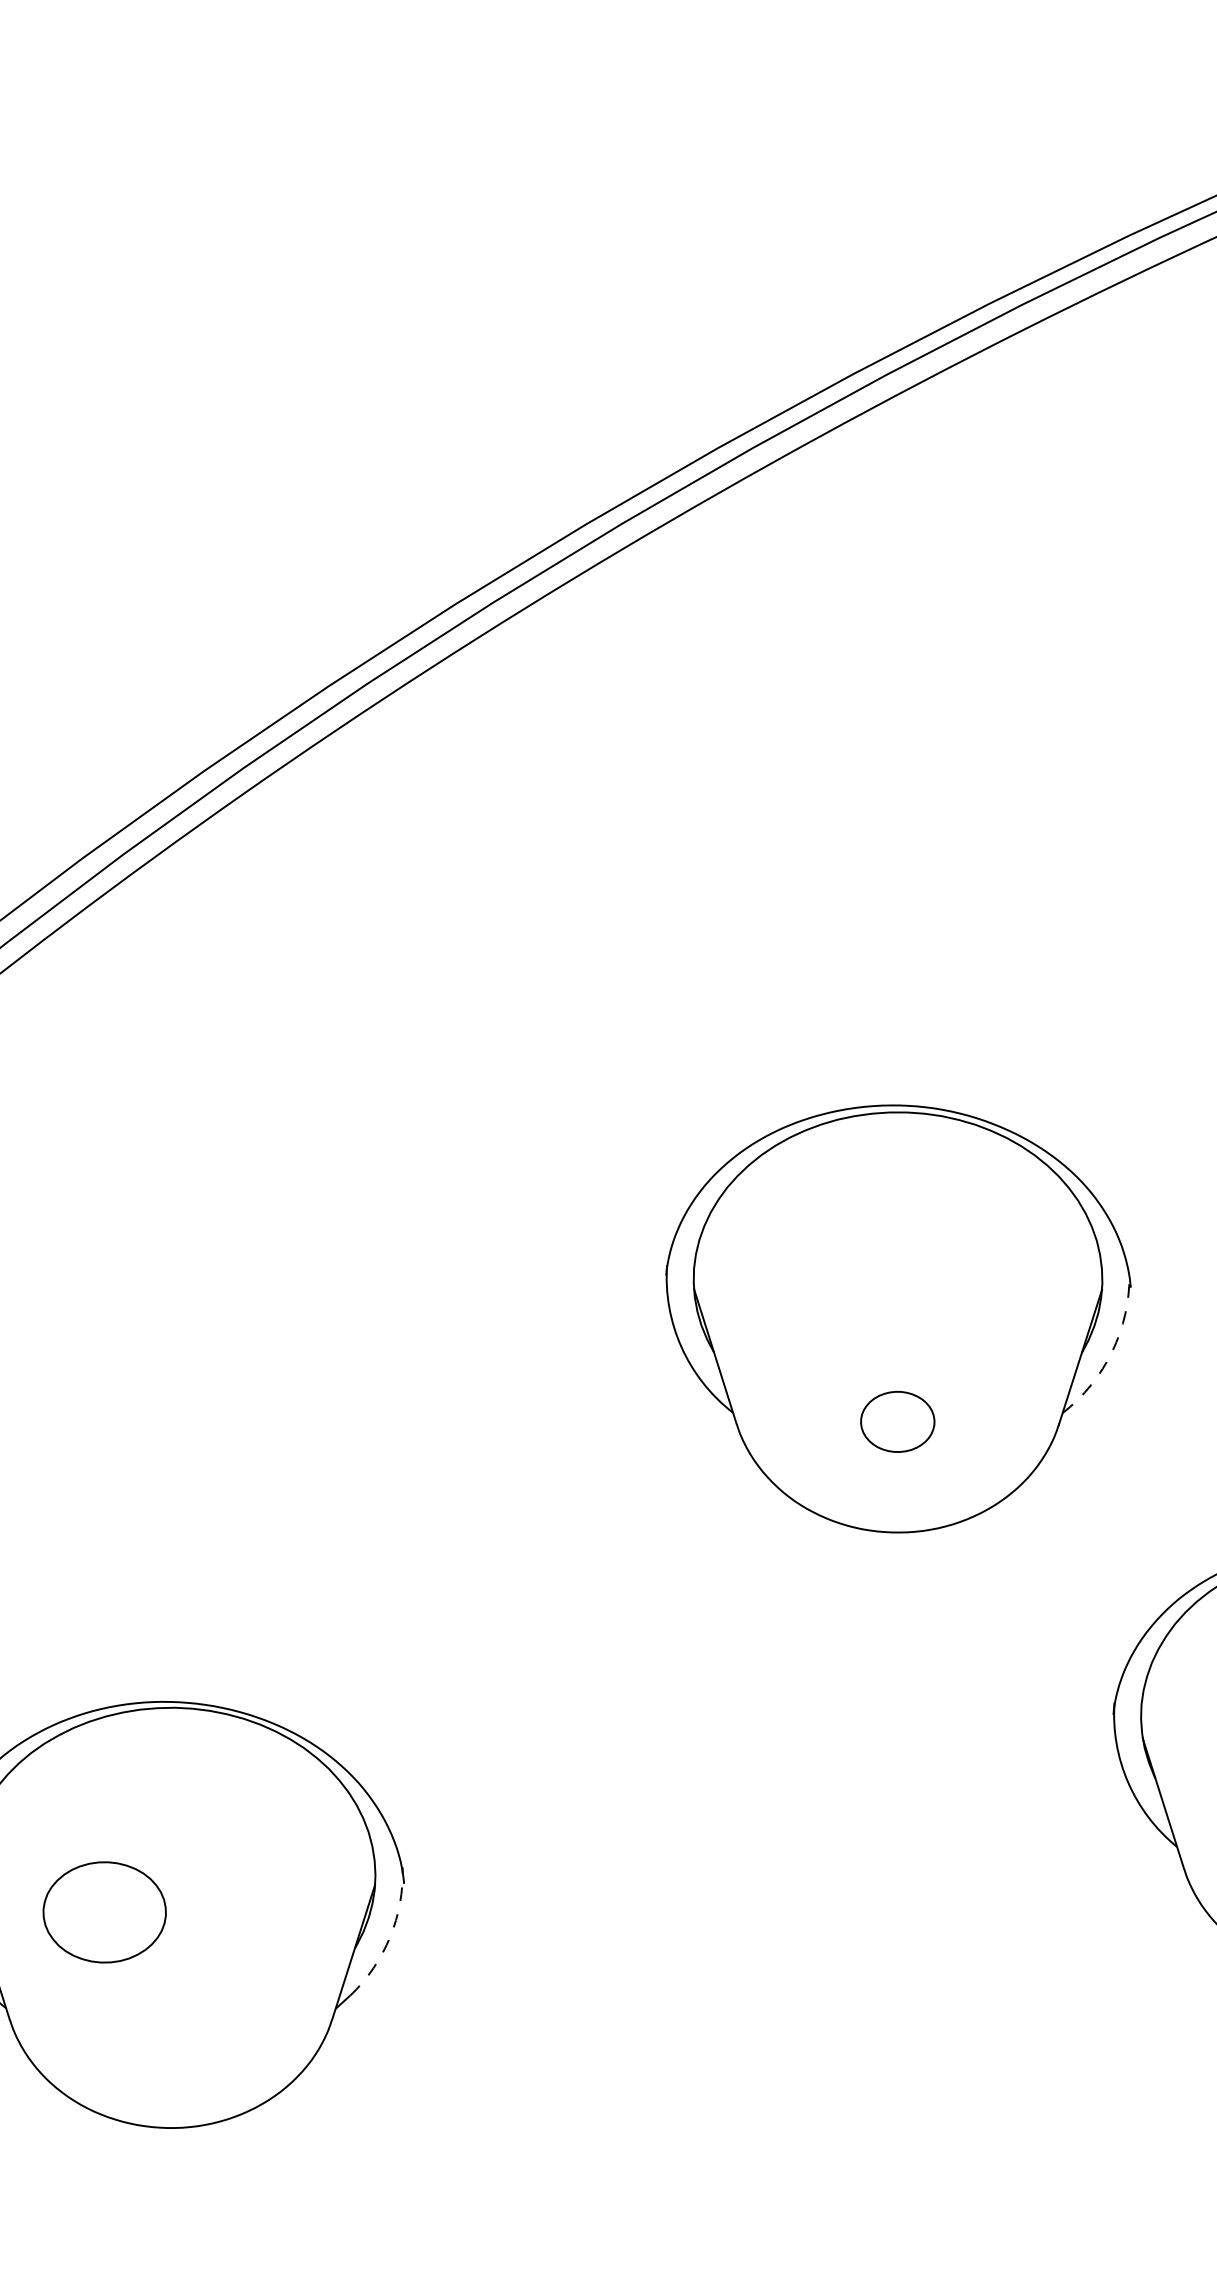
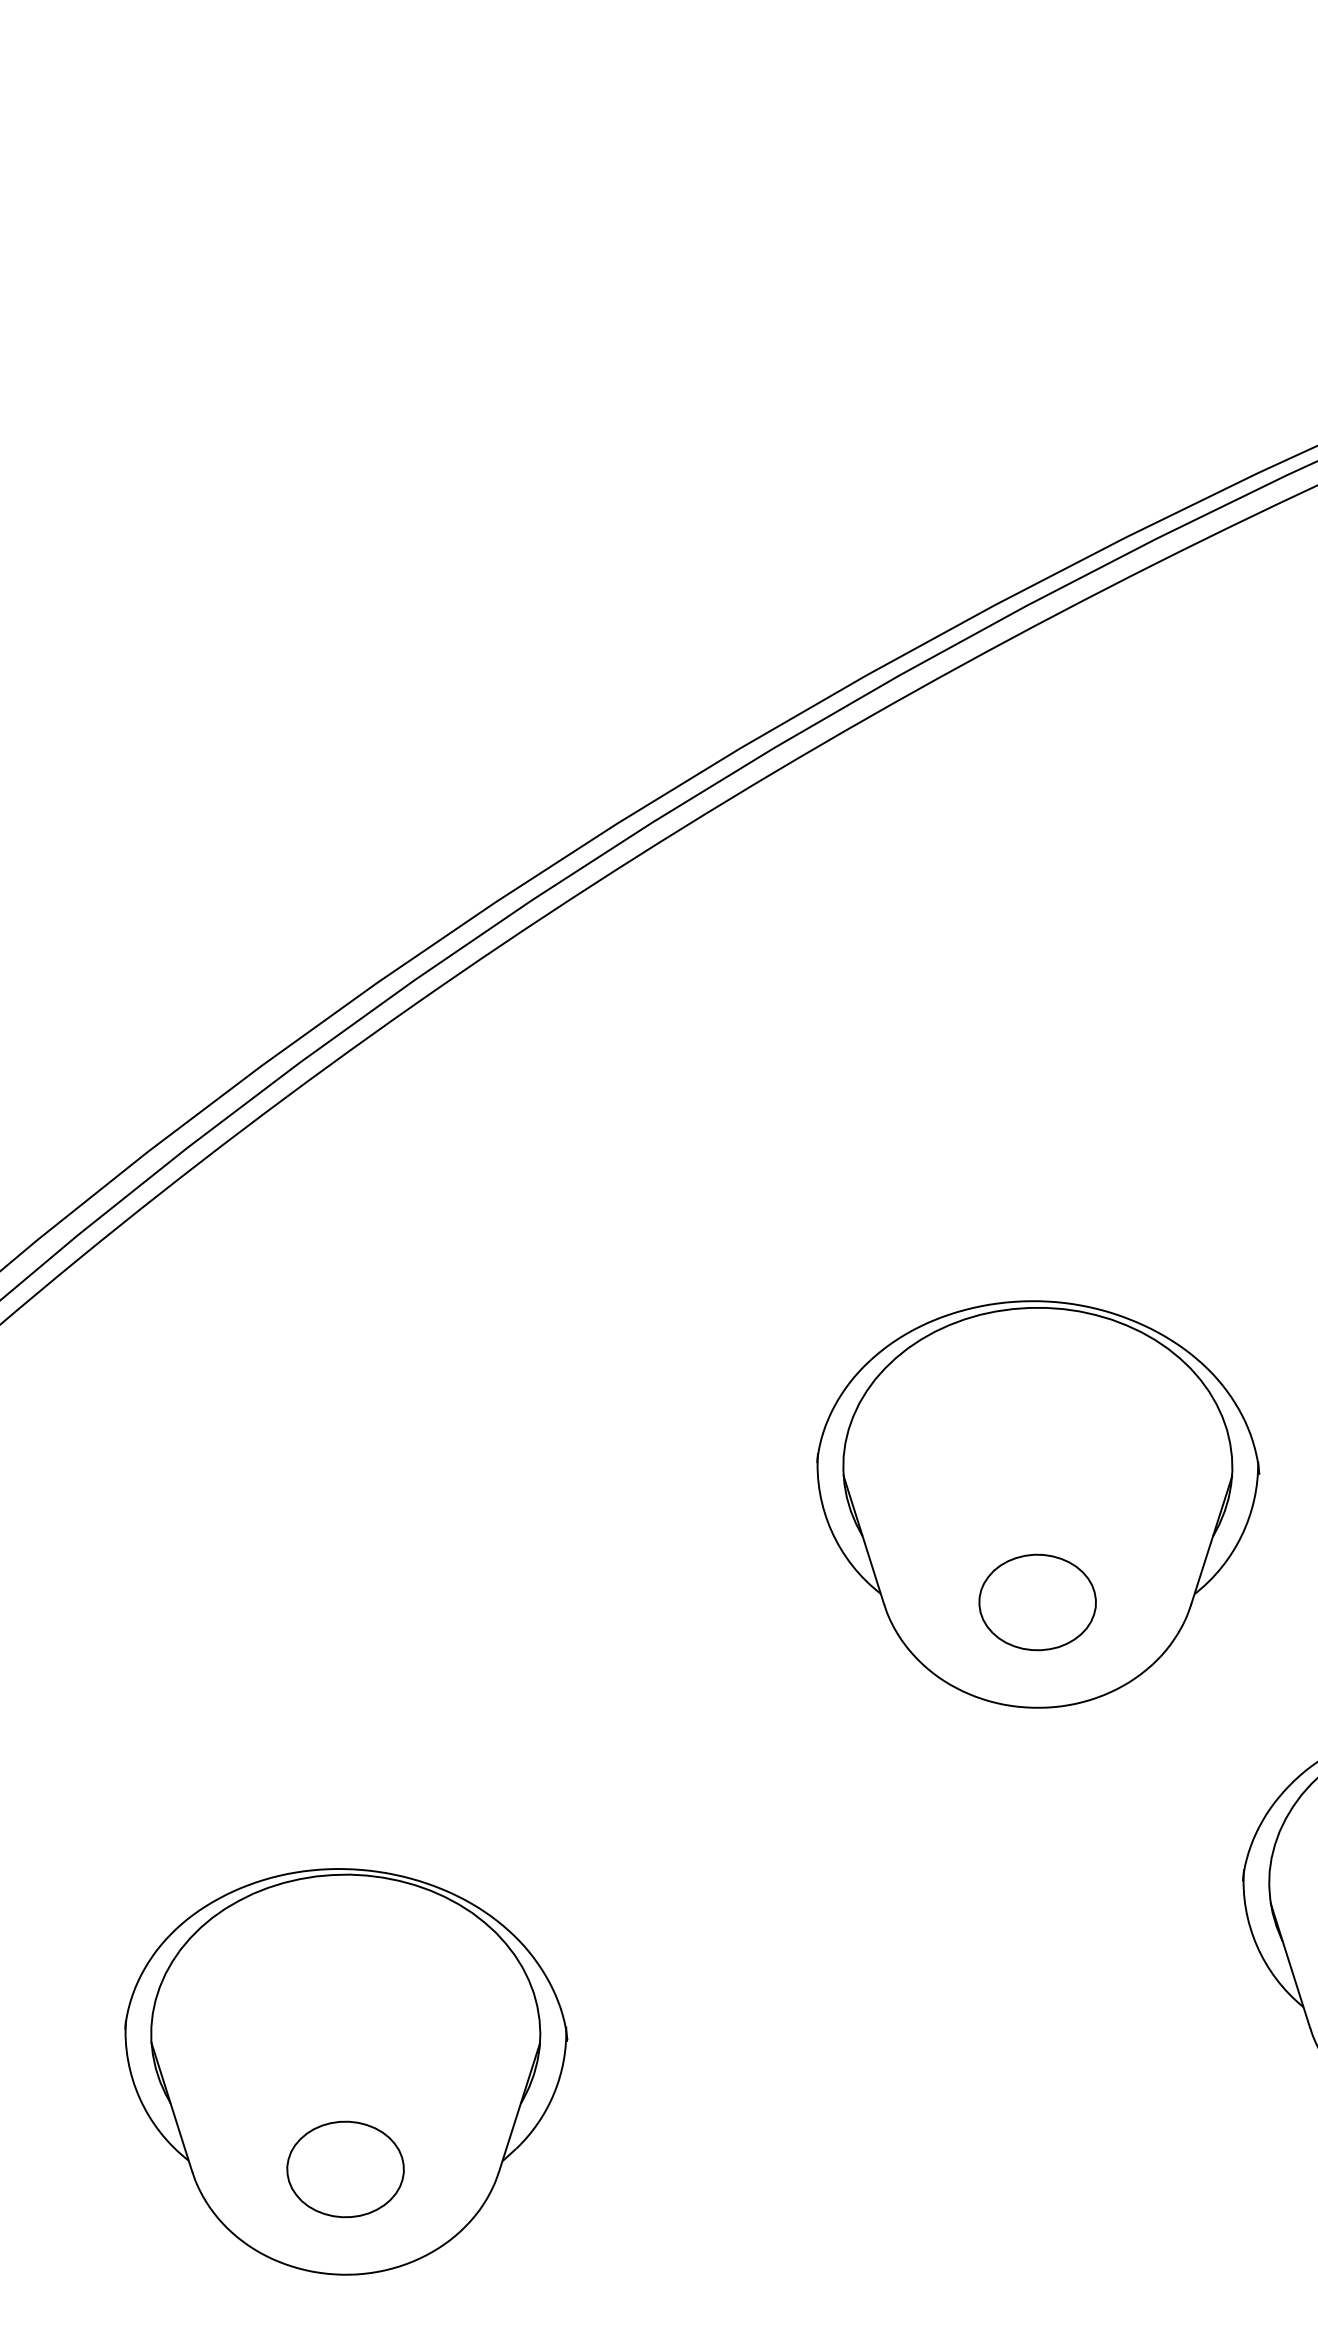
arc: (1111, 1351) -> (1241, 1535), dashed -> solid
part: (897, 1421) -> (1037, 1602), size x1.67
part: (104, 1912) -> (345, 2169), moved
arc: (390, 1936) -> (554, 2092), dashed -> solid

